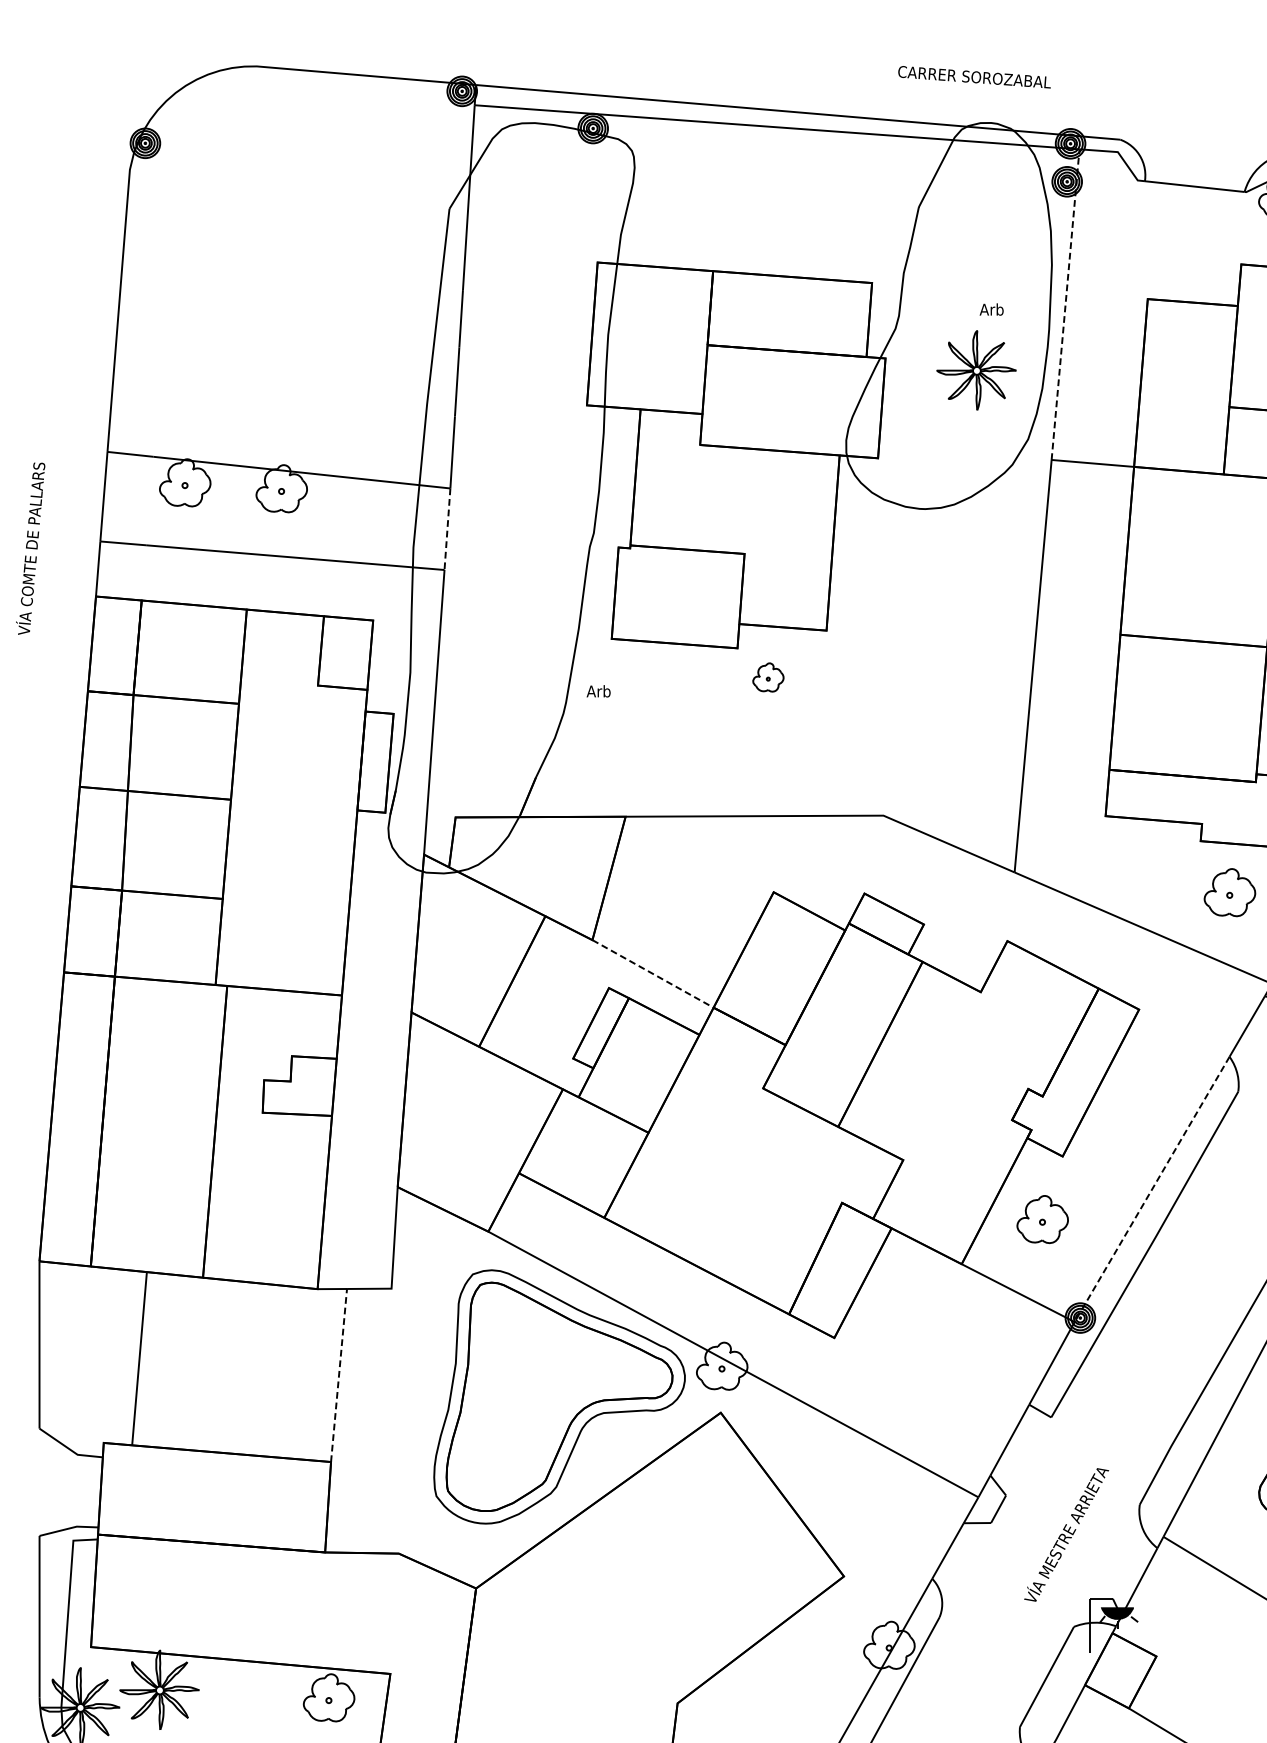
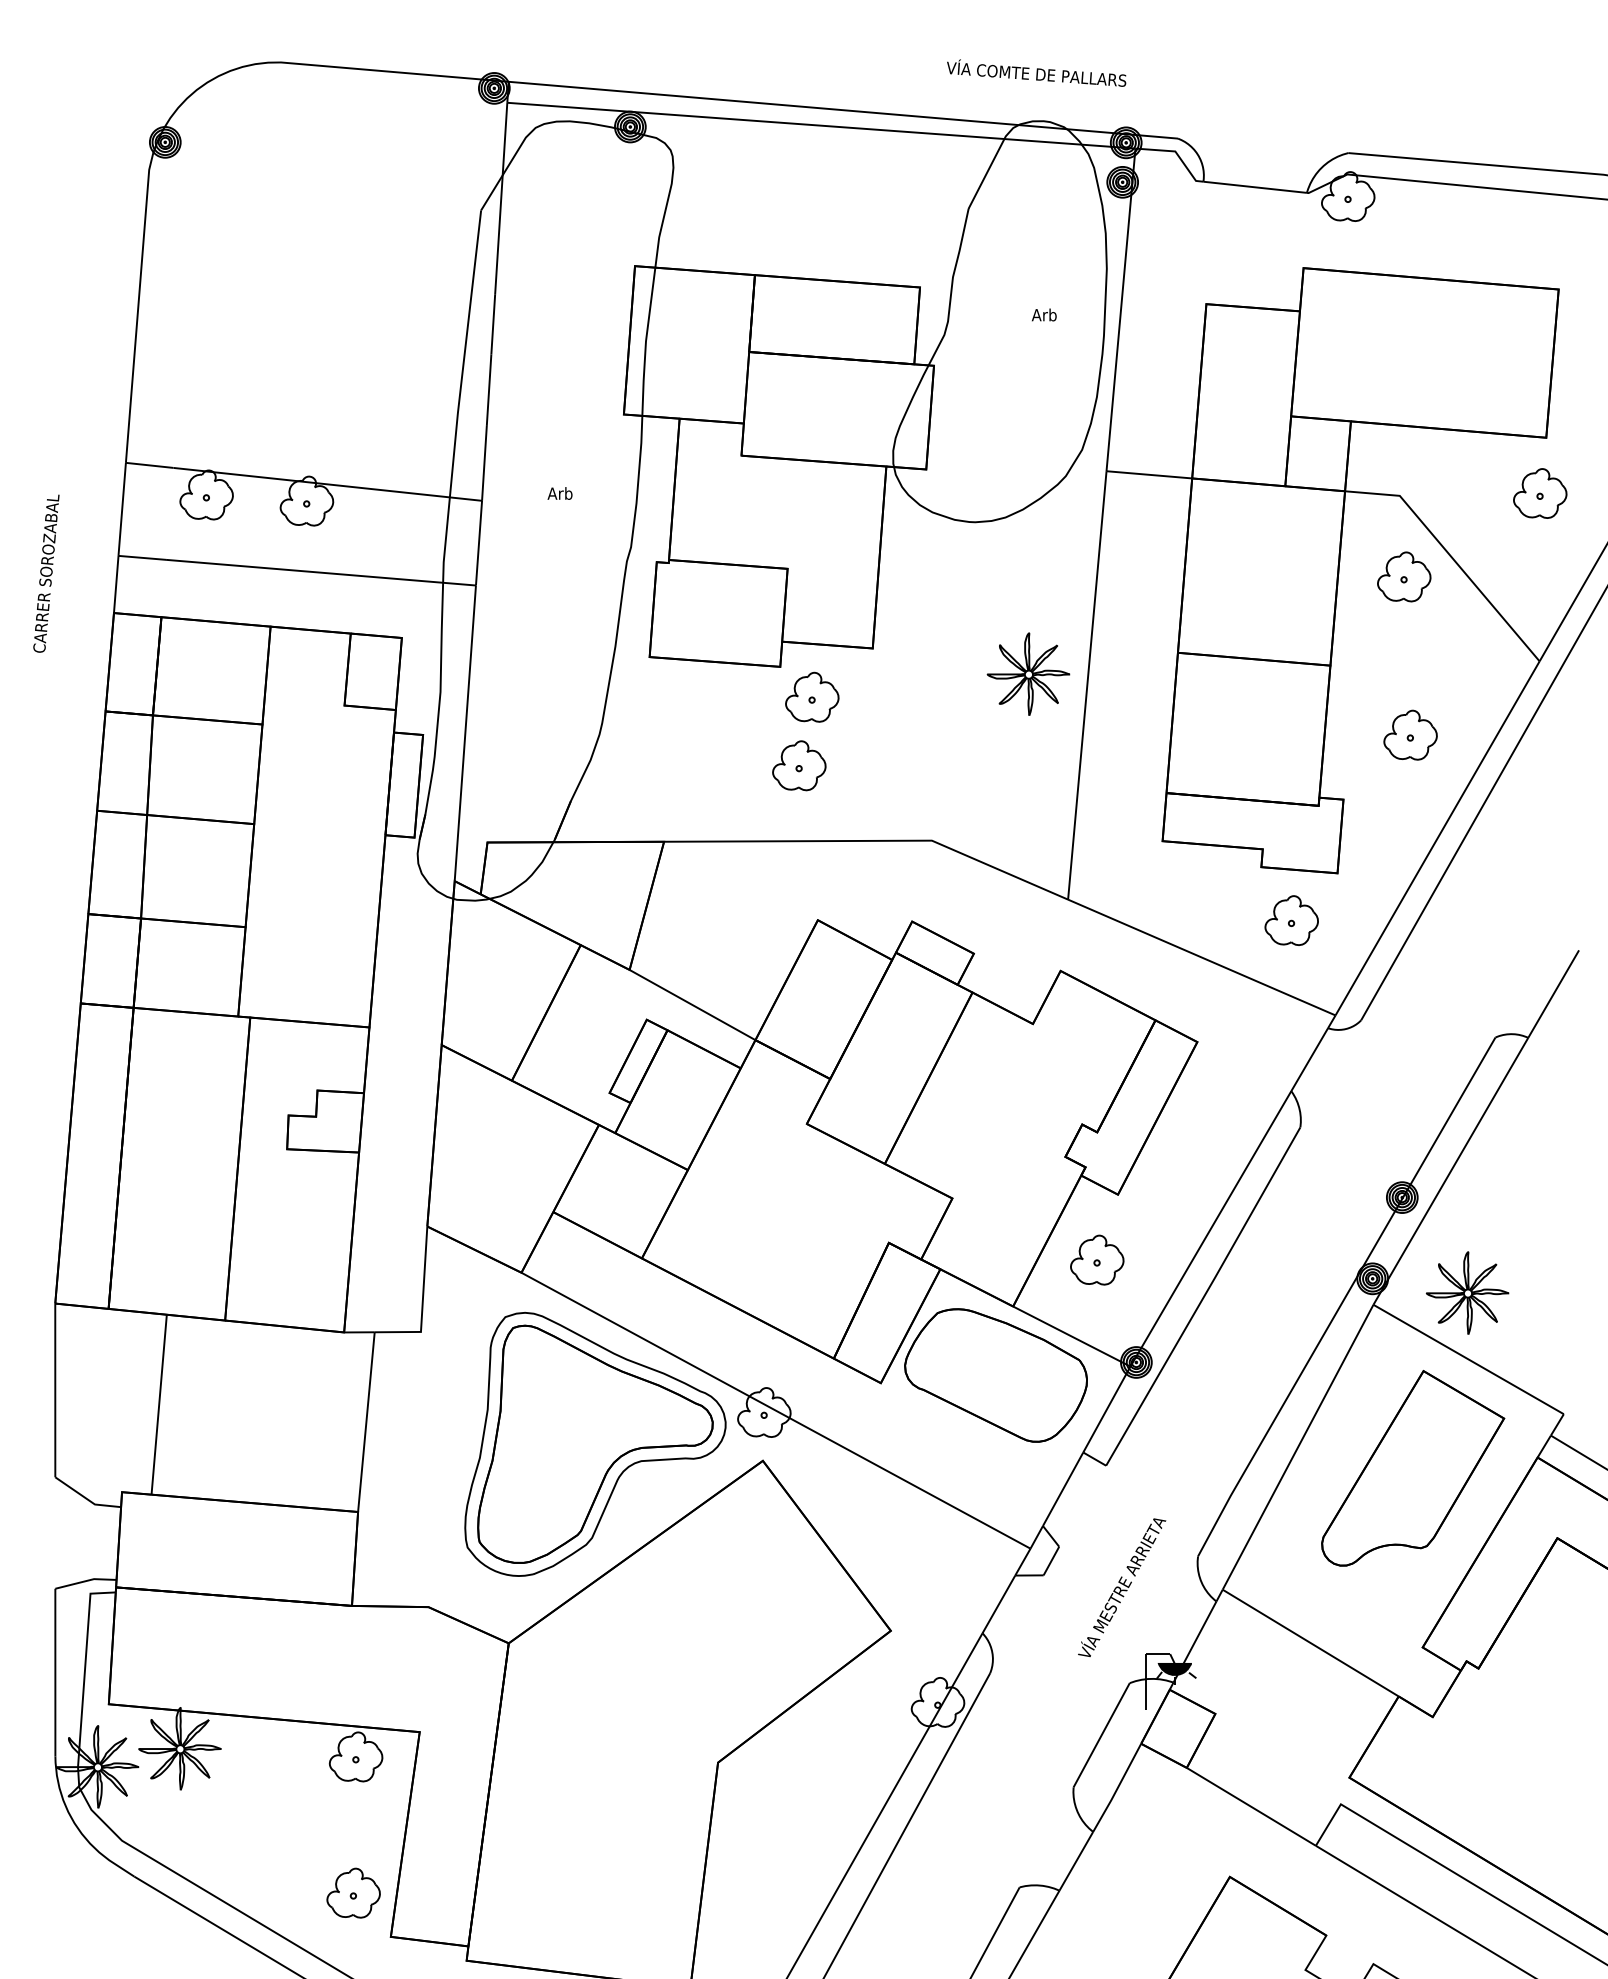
text: (984, 76) -> (1036, 72), CARRER SOROZABAL -> VÍA COMTE DE PALLARS
line: (1066, 304) -> (1121, 309), dashed -> solid
part: (976, 369) -> (1028, 673), moved
line: (446, 529) -> (478, 543), dashed -> solid
text: (30, 548) -> (45, 563), VÍA COMTE DE PALLARS -> CARRER SOROZABAL
part: (768, 676) -> (812, 696), size x1.67
text: (598, 691) -> (559, 493), moved
part: (756, 743) -> (799, 765), added
line: (653, 974) -> (692, 1005), dashed -> solid
line: (1151, 1190) -> (1210, 1229), dashed -> solid
part: (944, 1330) -> (995, 1375), added
line: (339, 1374) -> (366, 1421), dashed -> solid

